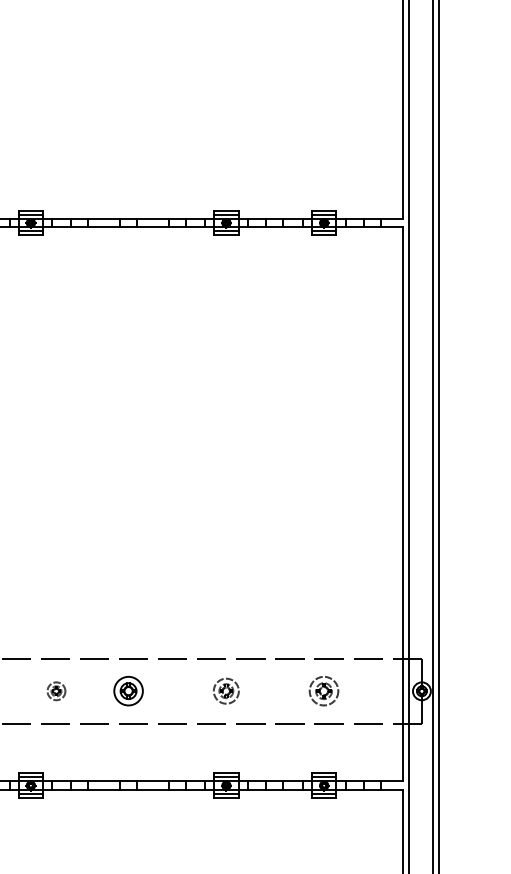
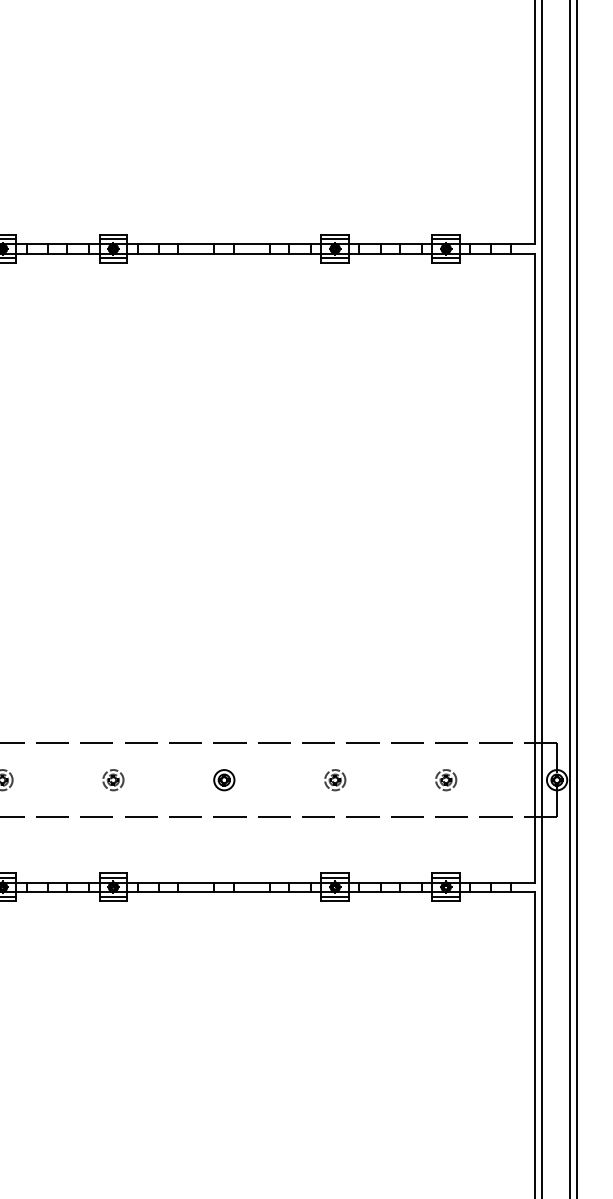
part: (56, 691) -> (113, 780), moved
part: (128, 691) -> (224, 780), size x0.62
part: (226, 691) -> (335, 780), size x0.71
part: (324, 691) -> (446, 780), size x0.62

